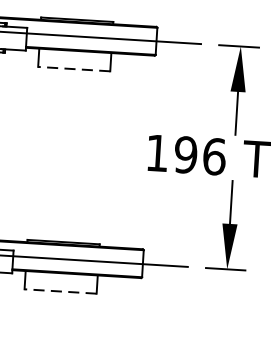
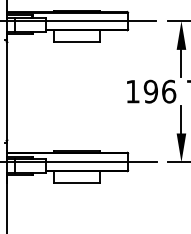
line: (74, 68) -> (77, 41), dashed -> solid
line: (61, 291) -> (77, 182), dashed -> solid

